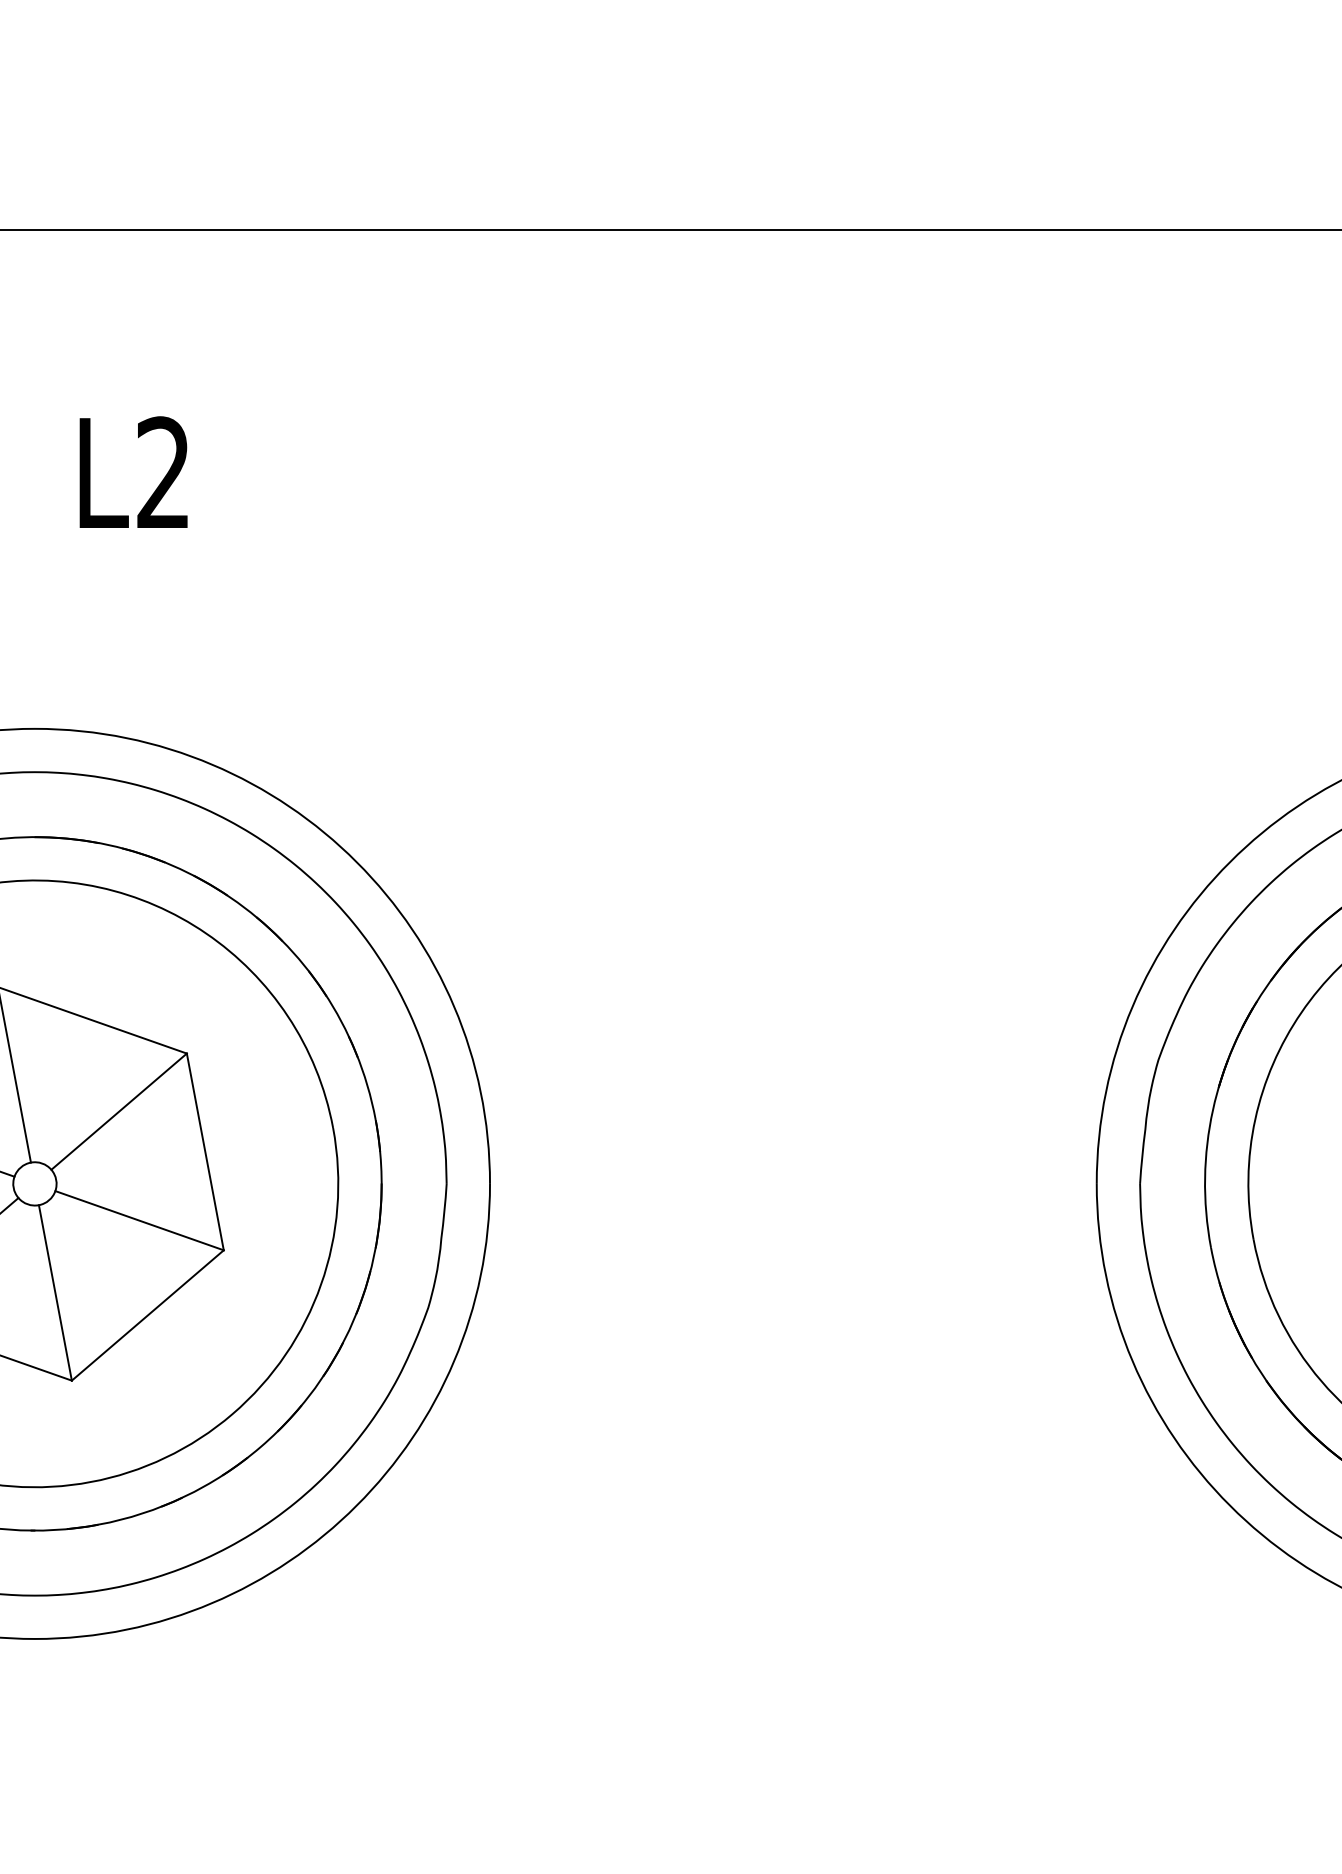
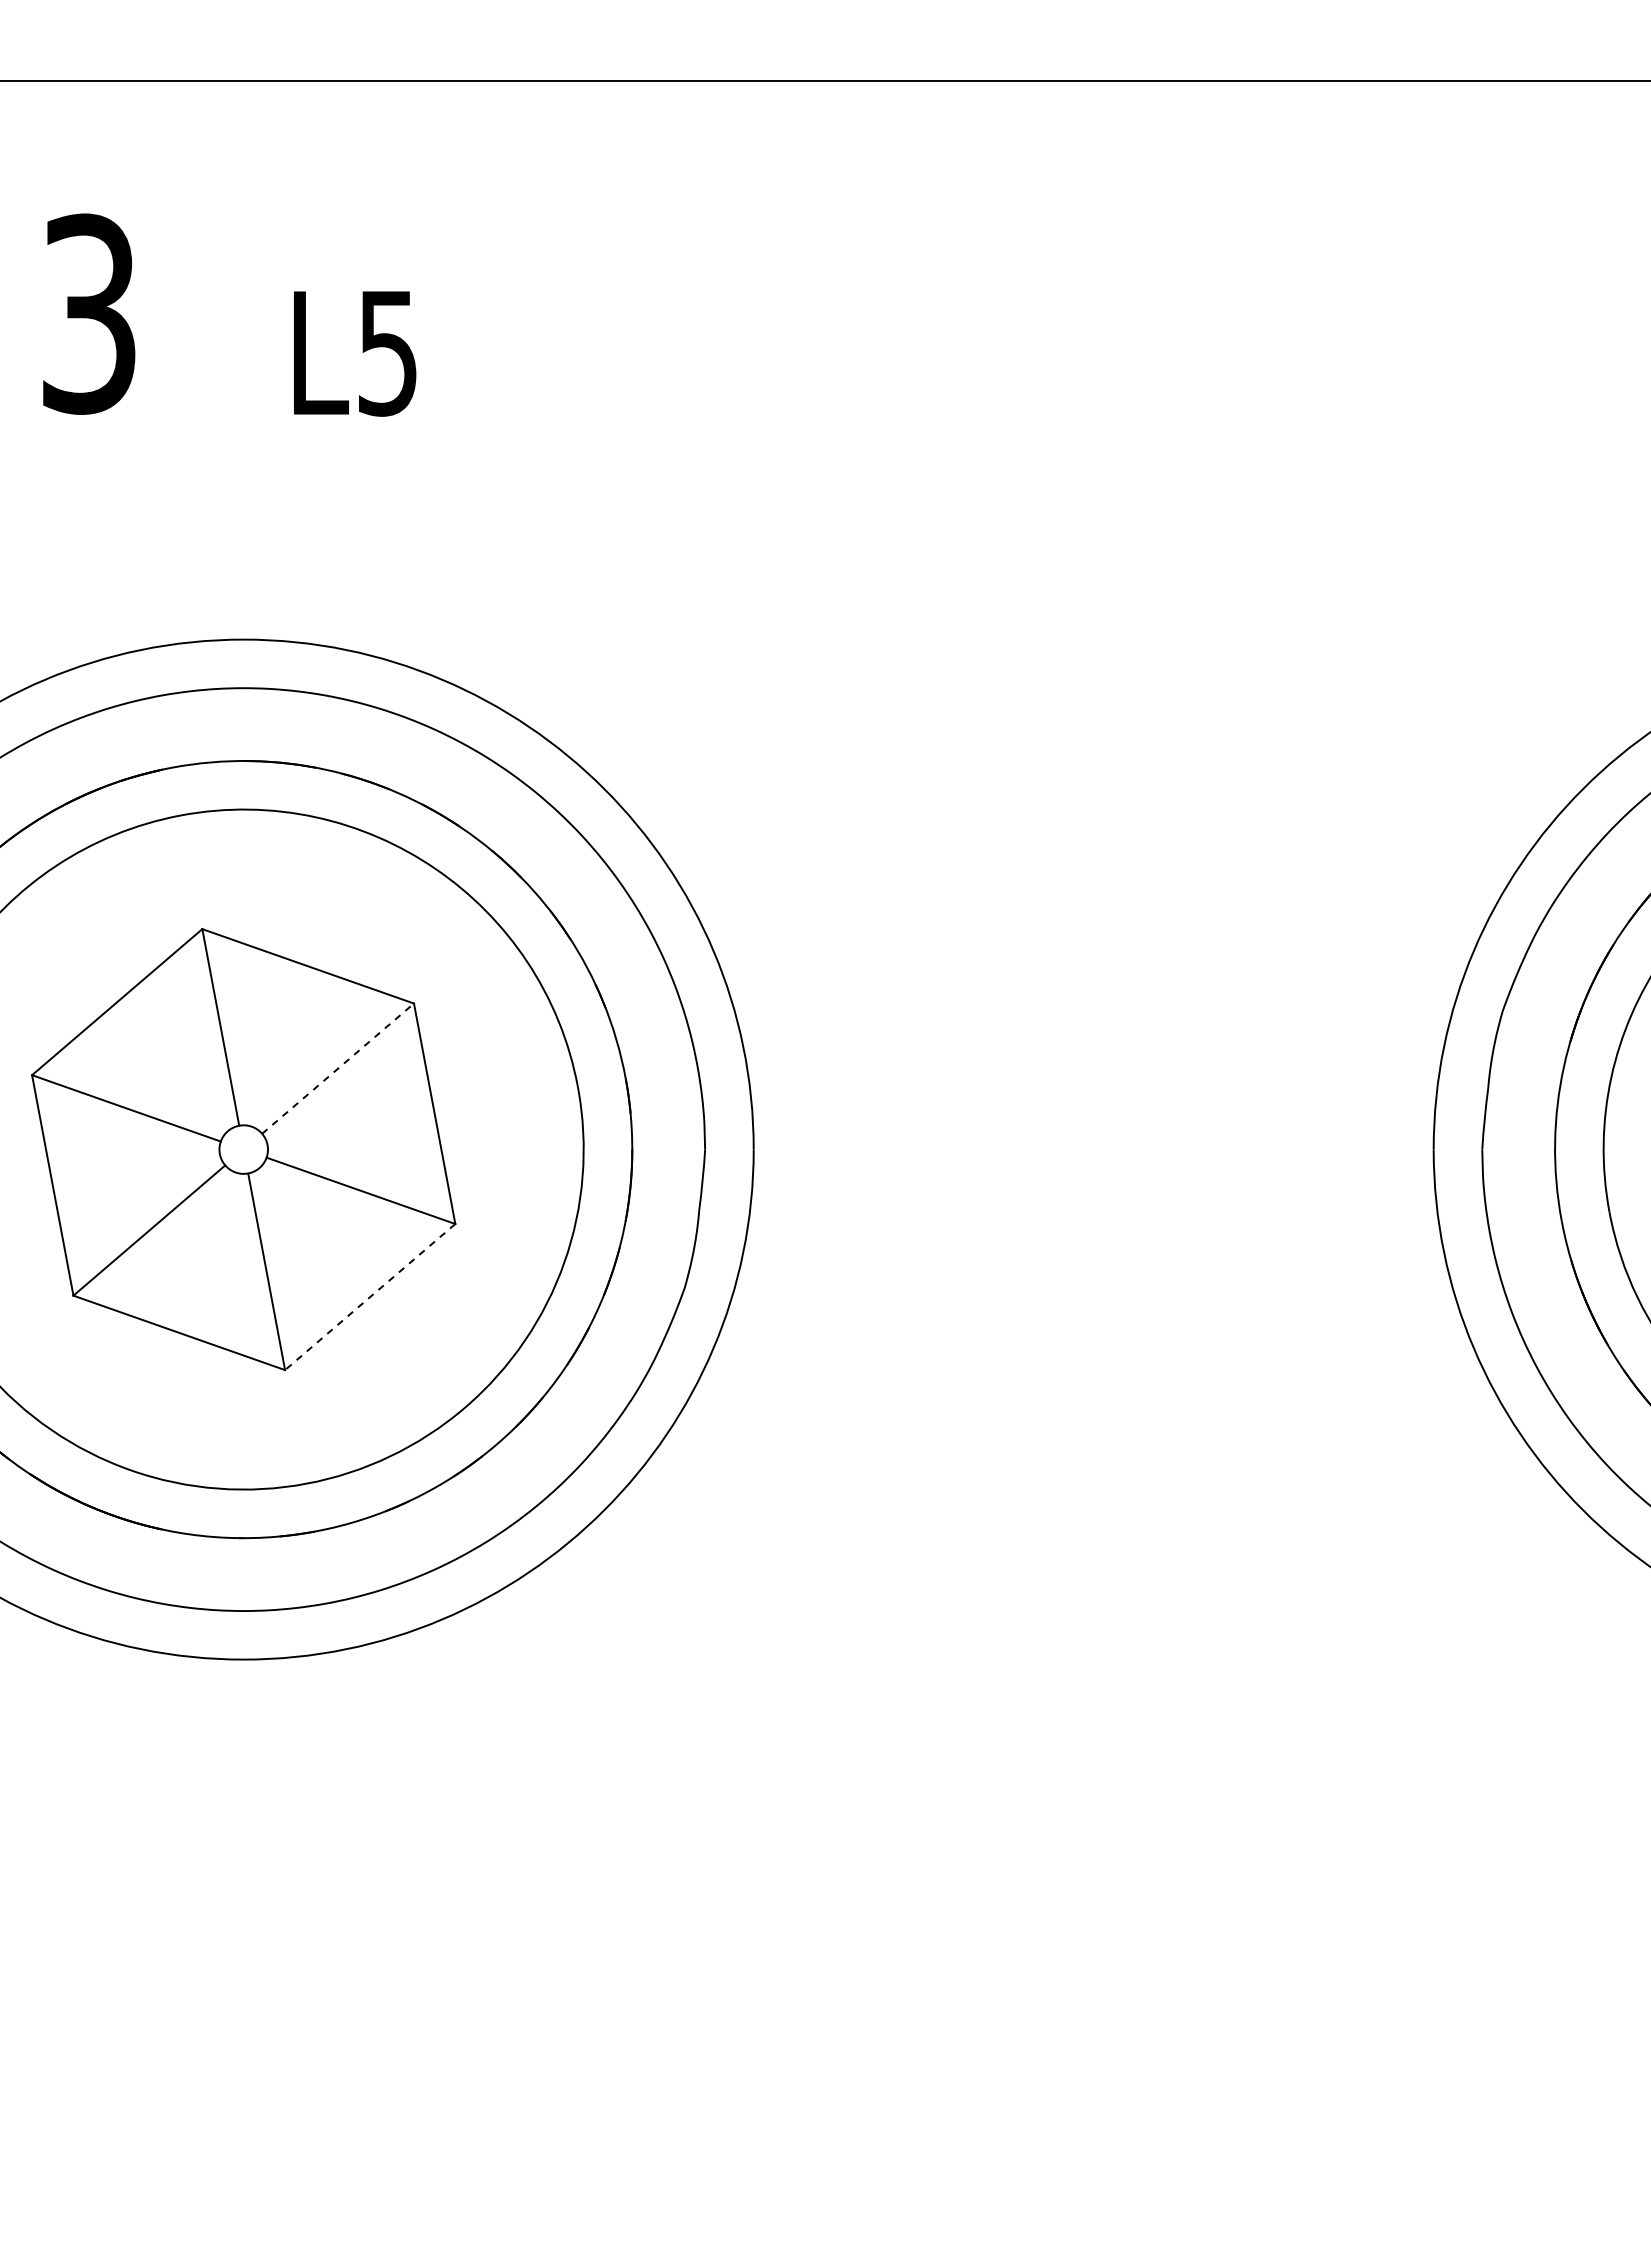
text: (163, 472) -> (387, 352), L2 -> L5
line: (119, 1111) -> (338, 1068), solid -> dashed
line: (147, 1315) -> (369, 1297), solid -> dashed

